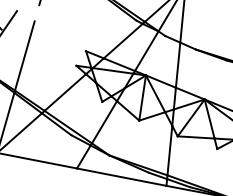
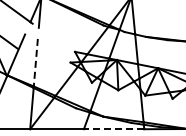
line: (24, 55) -> (35, 62), solid -> dashed
line: (120, 177) -> (113, 129), solid -> dashed

